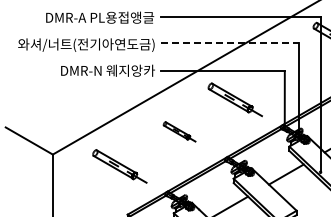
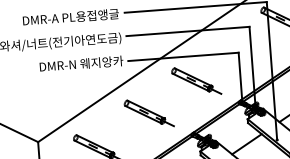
line: (230, 43) -> (188, 31), dashed -> solid
part: (179, 131) -> (149, 113), size x1.67

